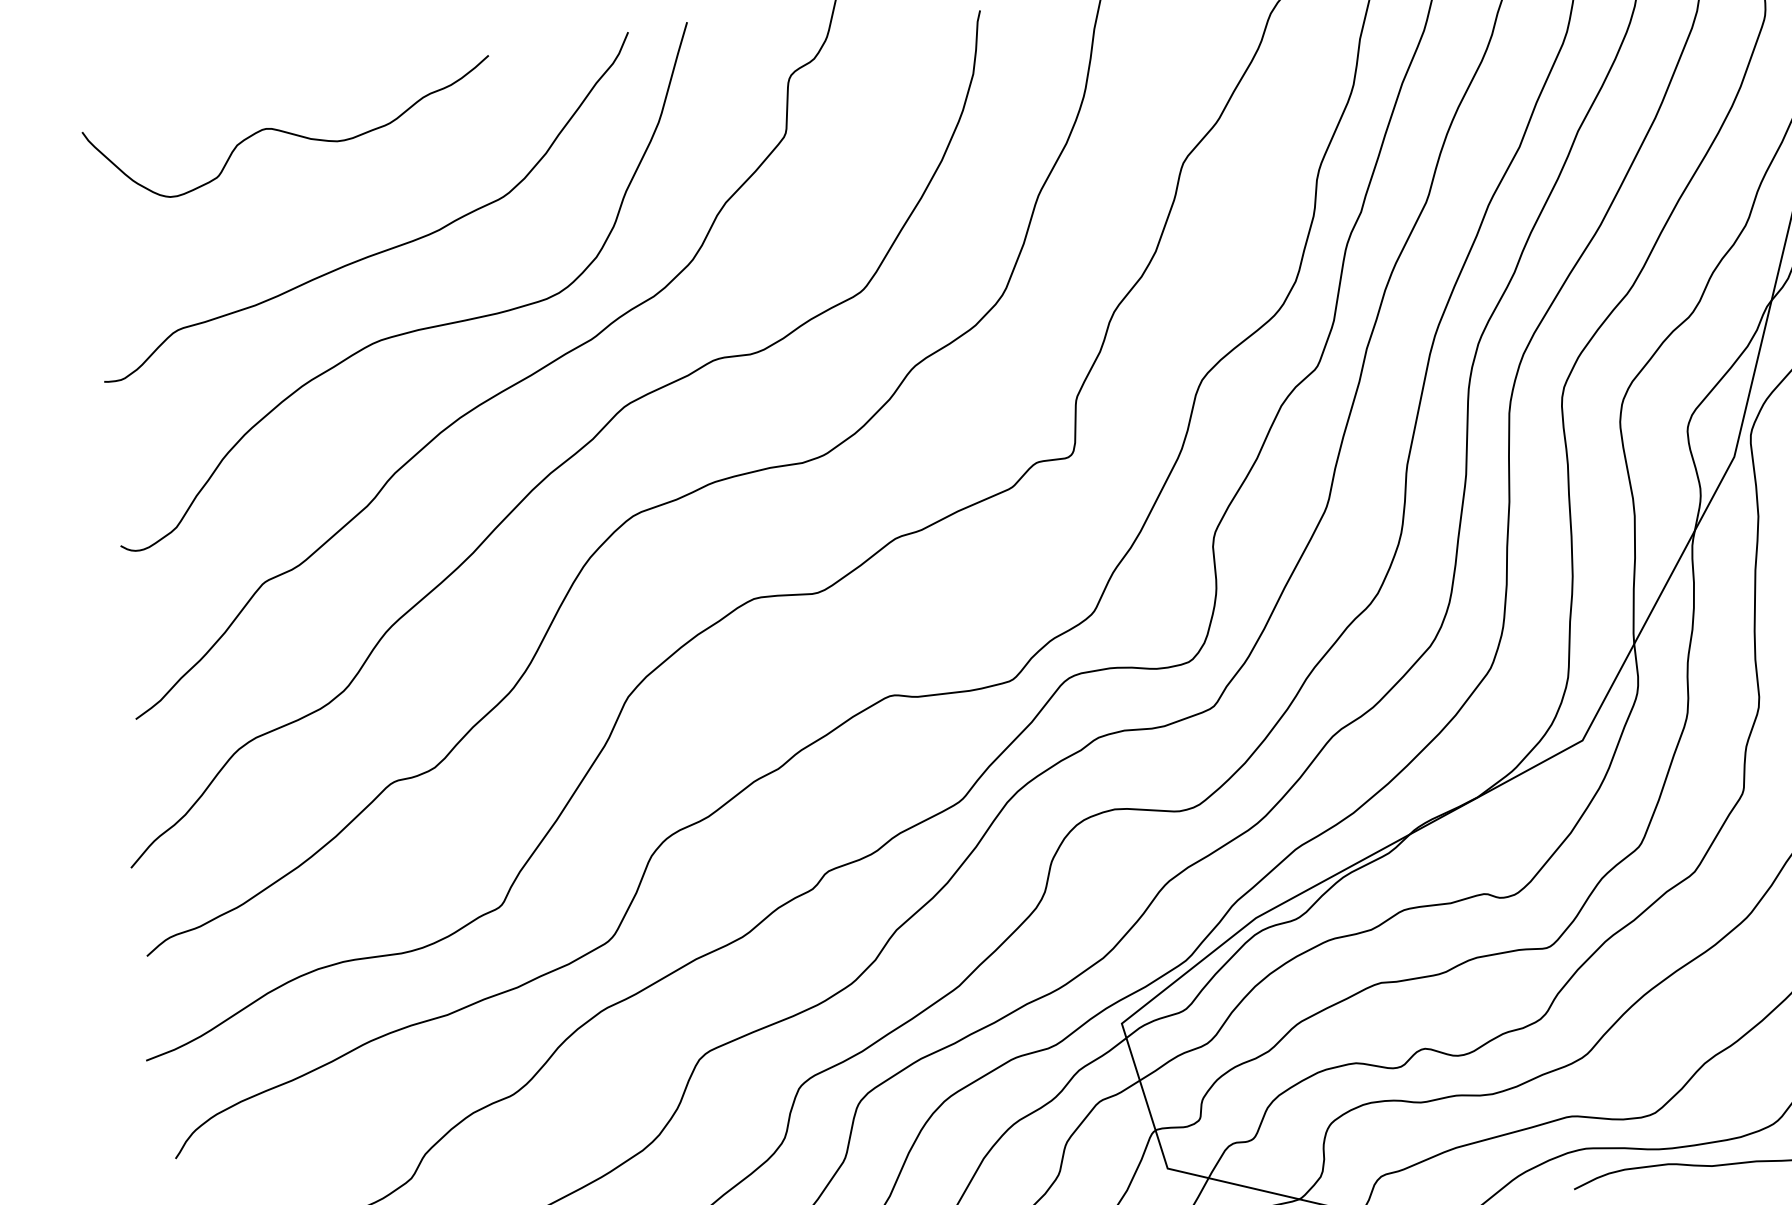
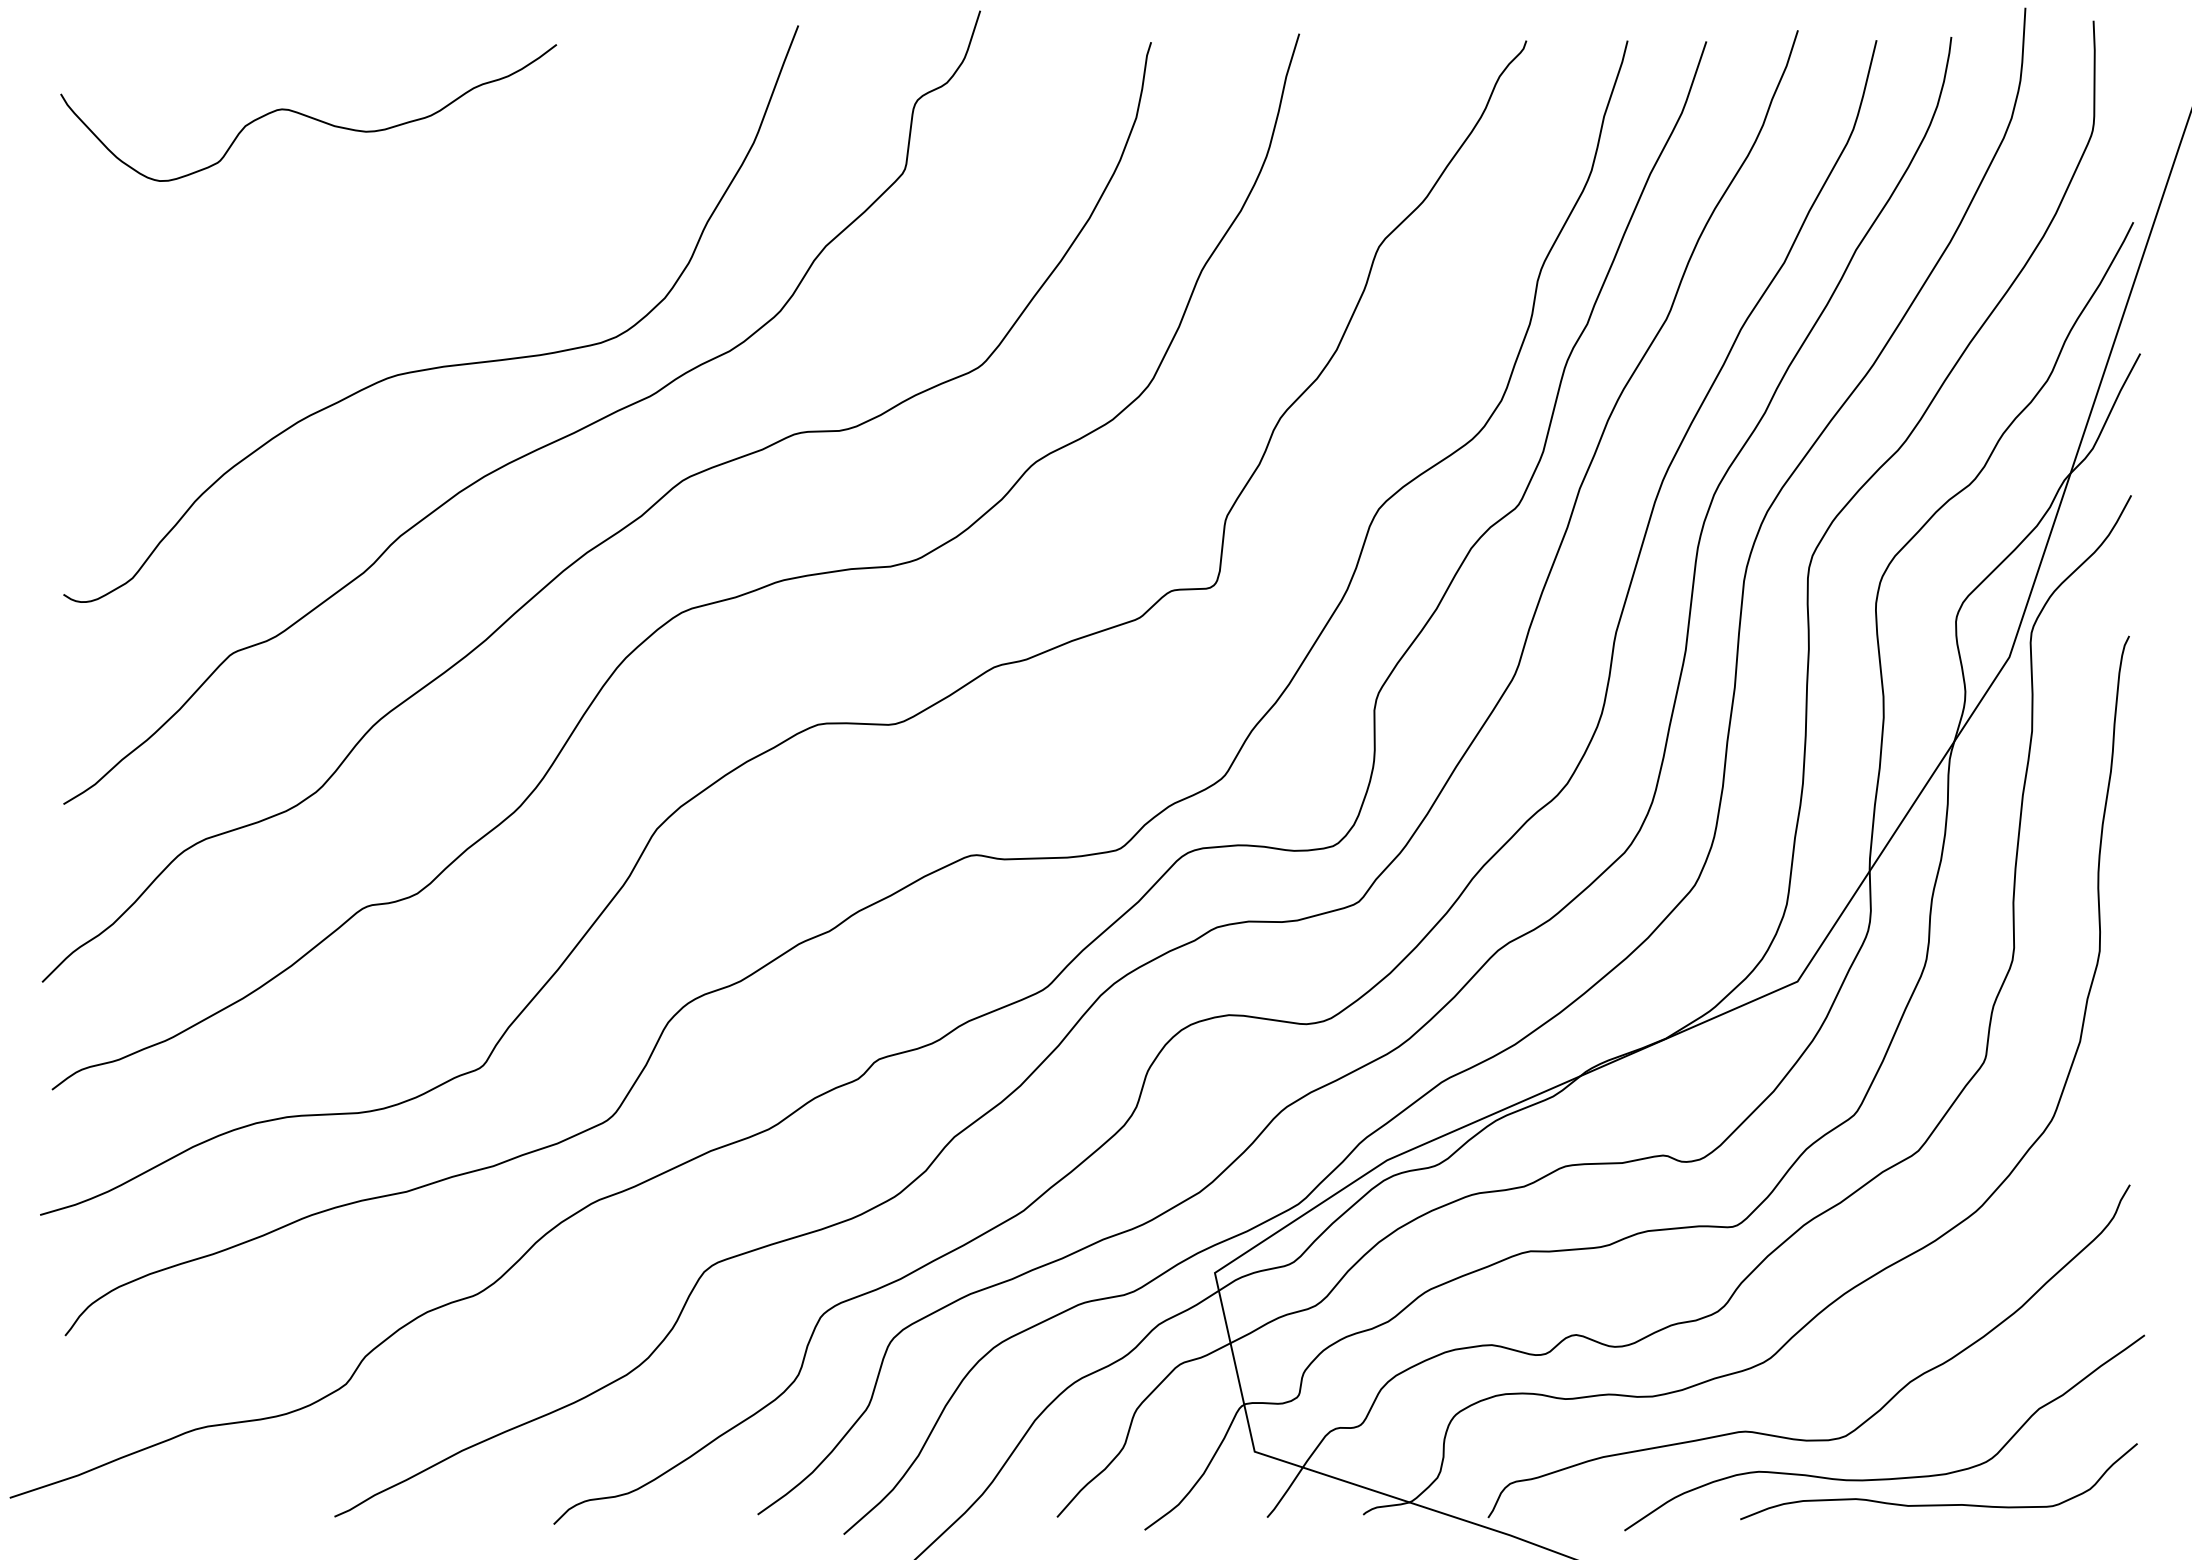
curve: (380, 251) -> (406, 268), removed

